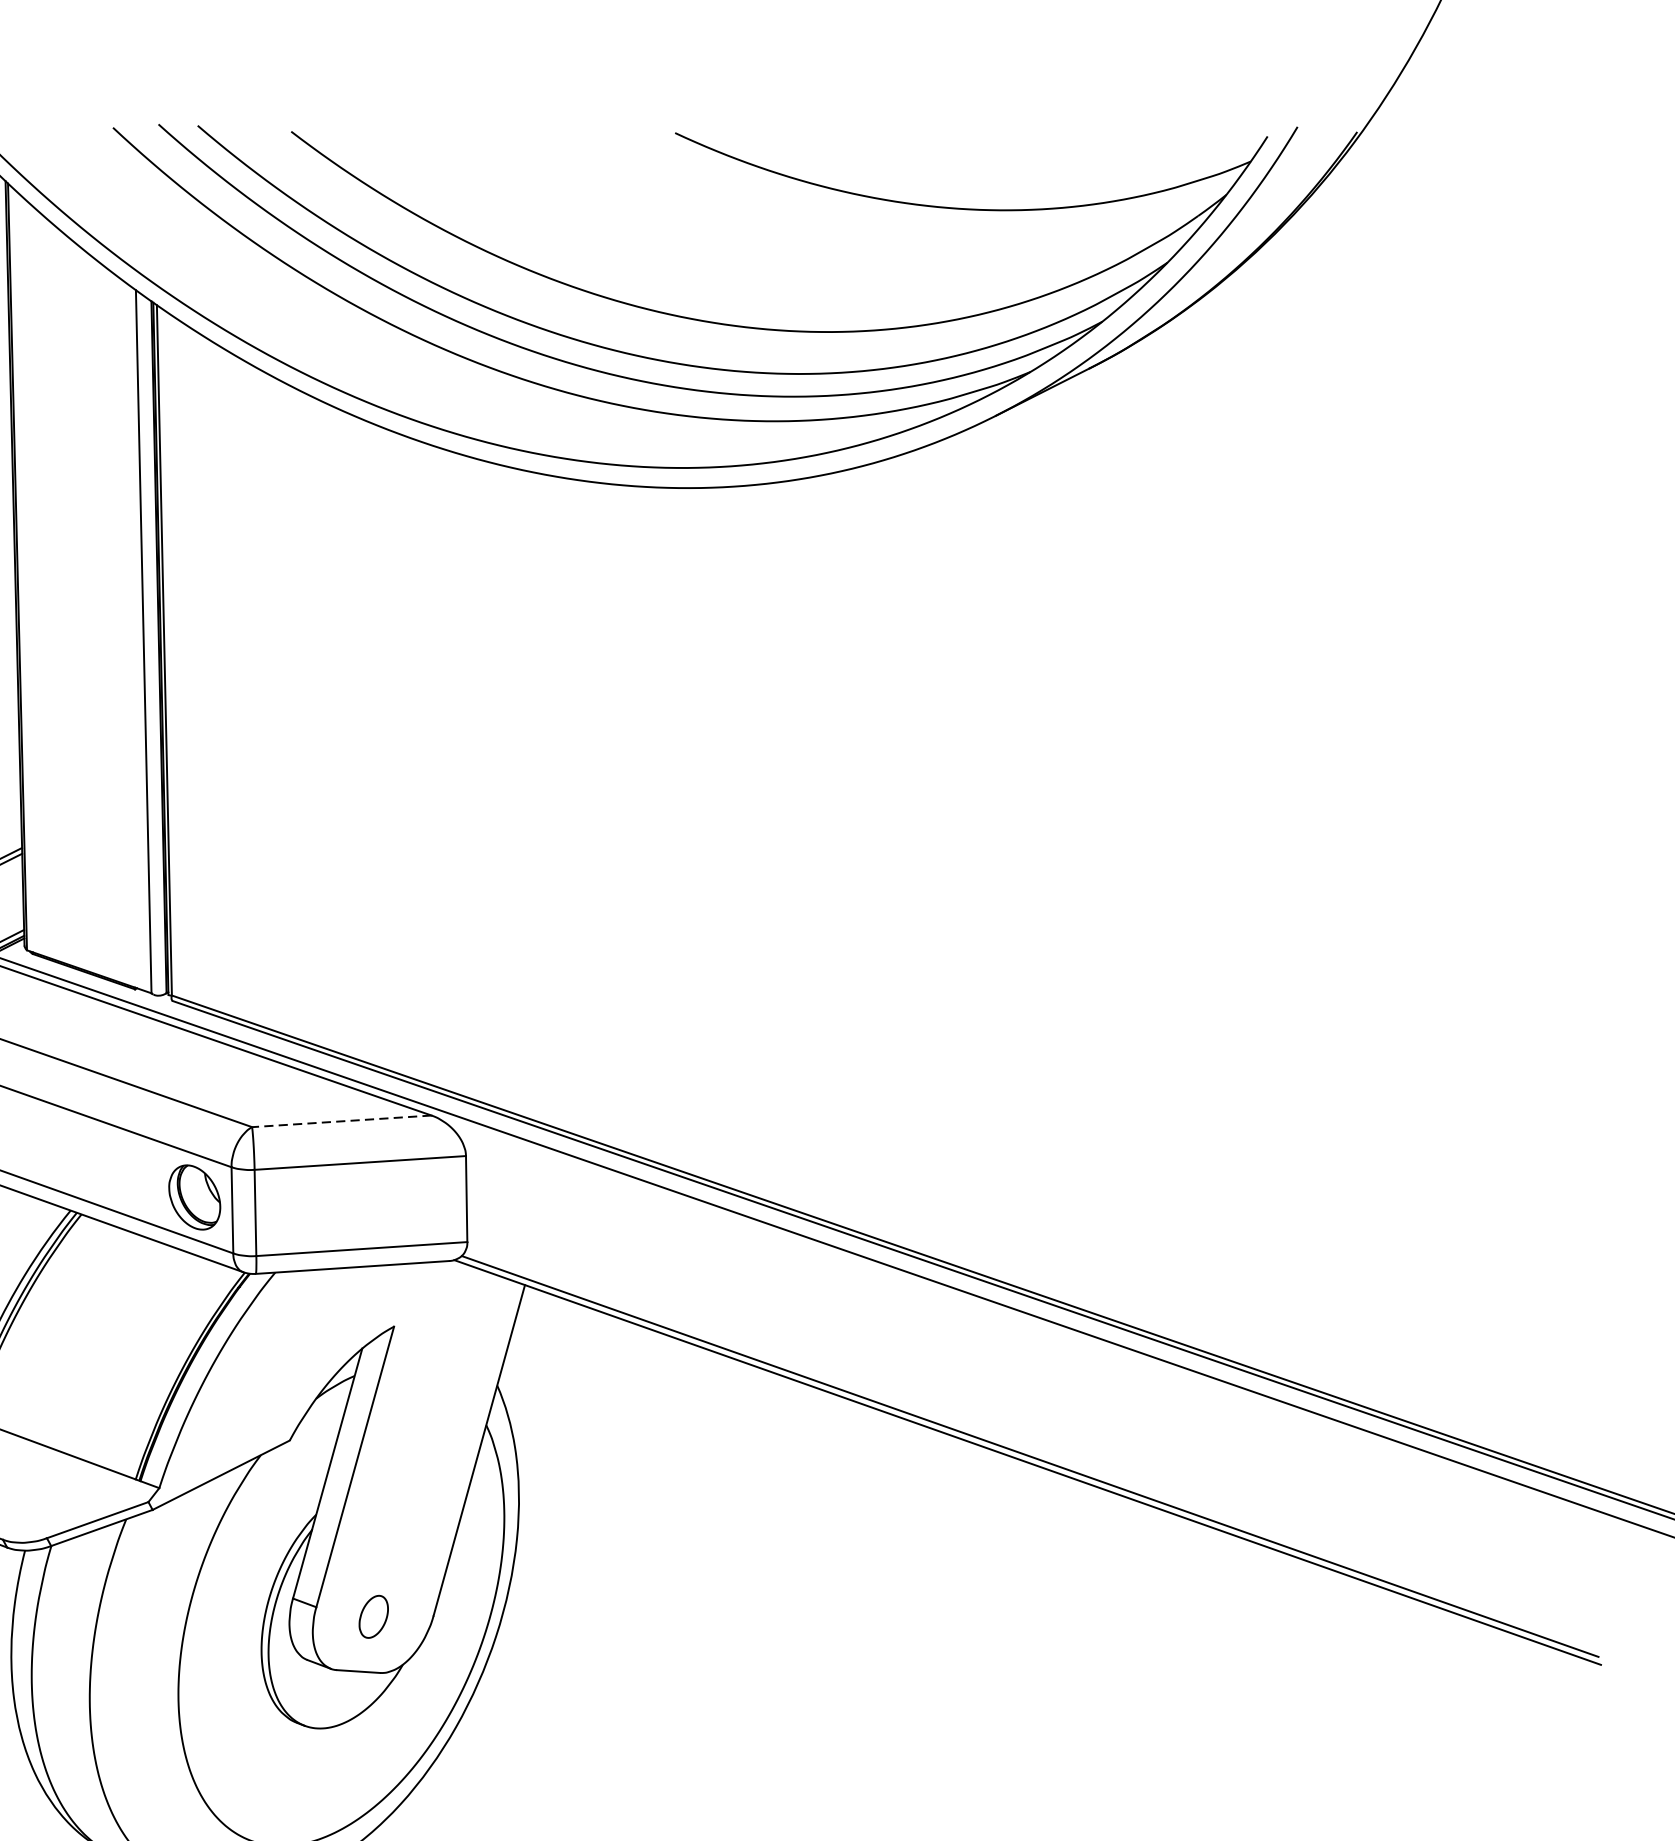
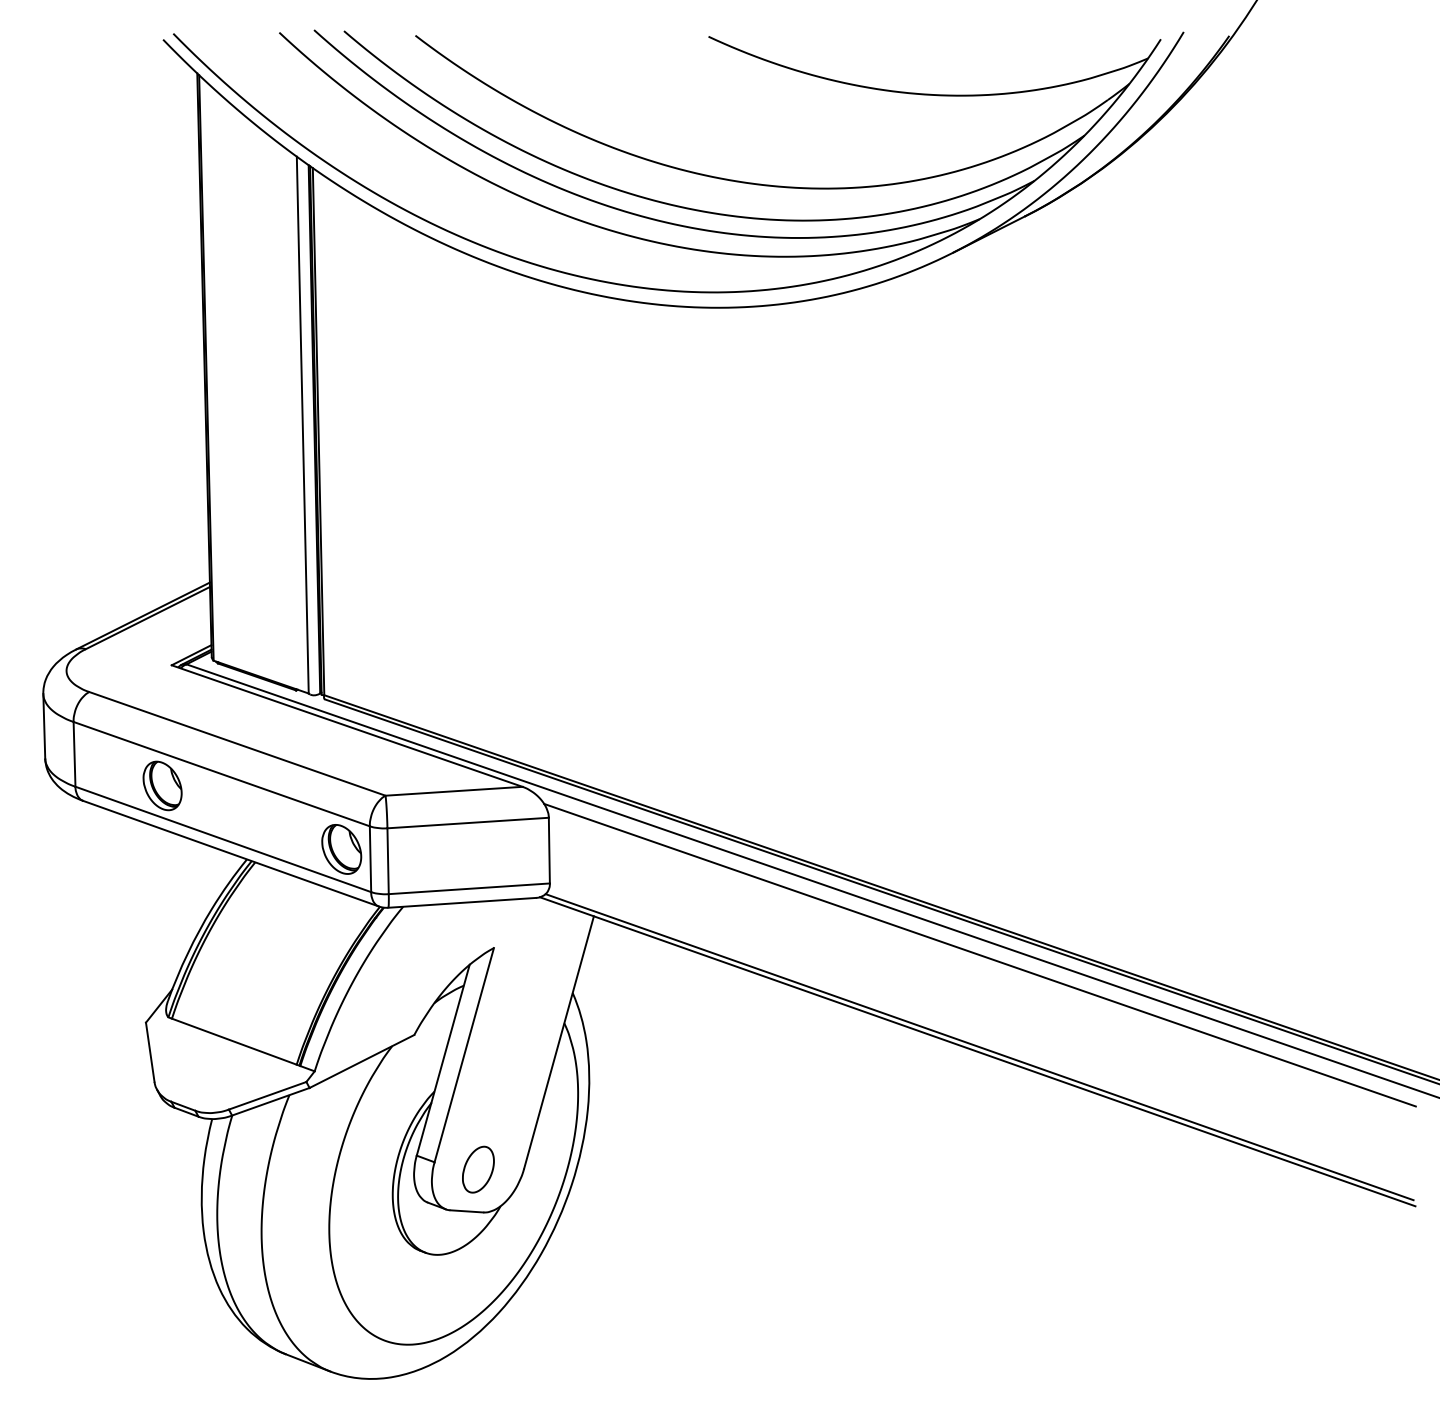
line: (342, 1121) -> (454, 791), dashed -> solid
line: (1030, 1335) -> (979, 954), added
part: (373, 1616) -> (478, 1169), size x1.43

